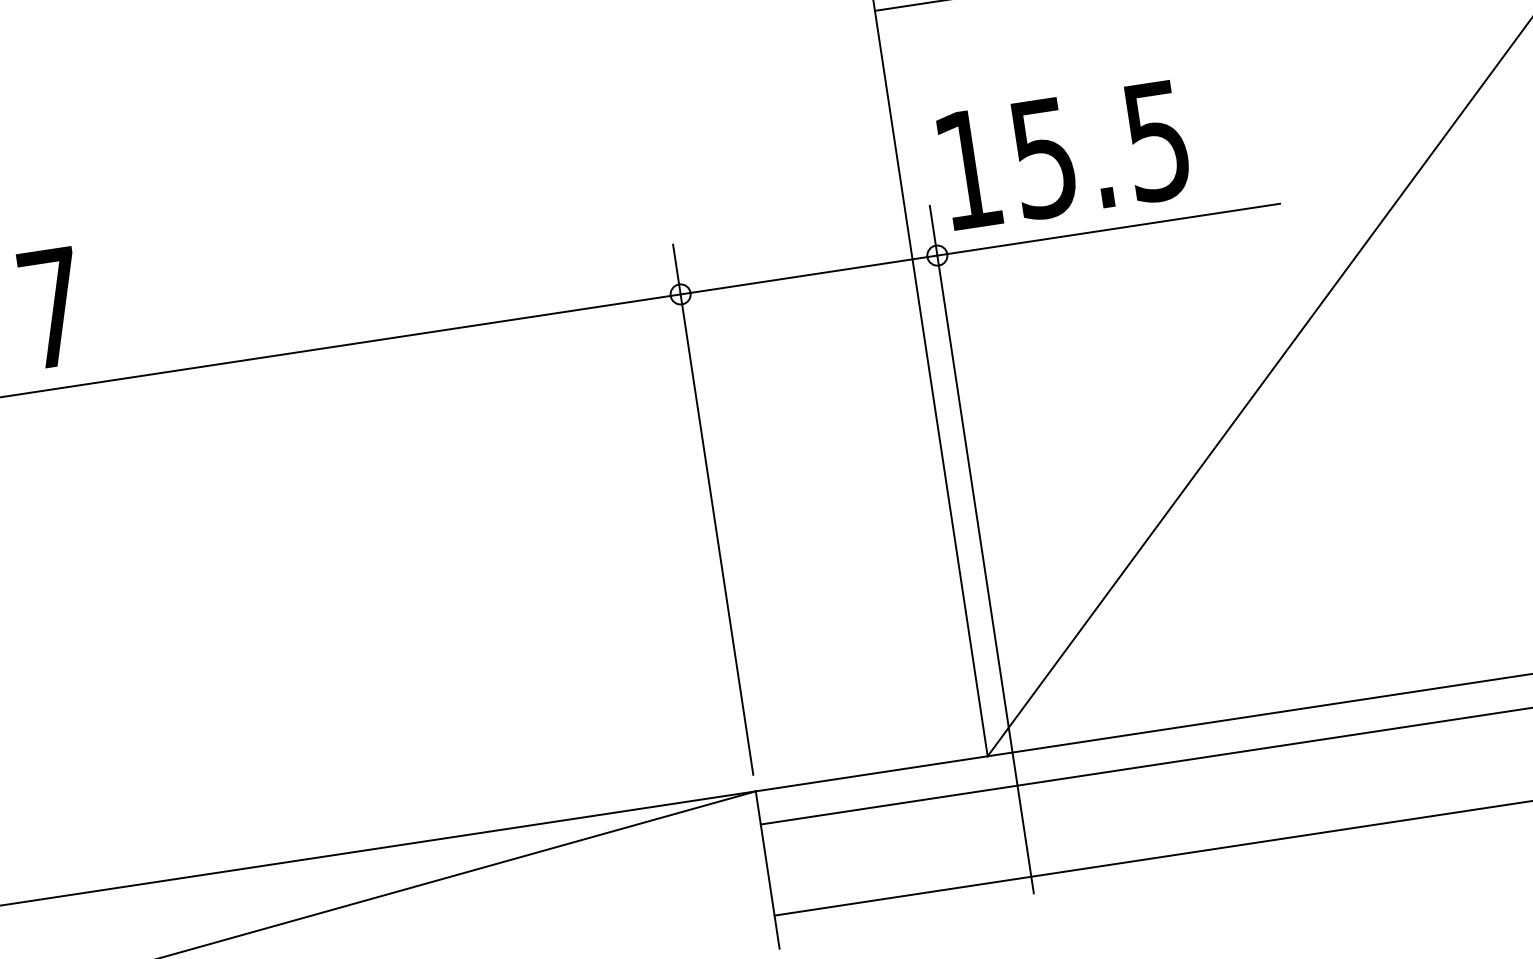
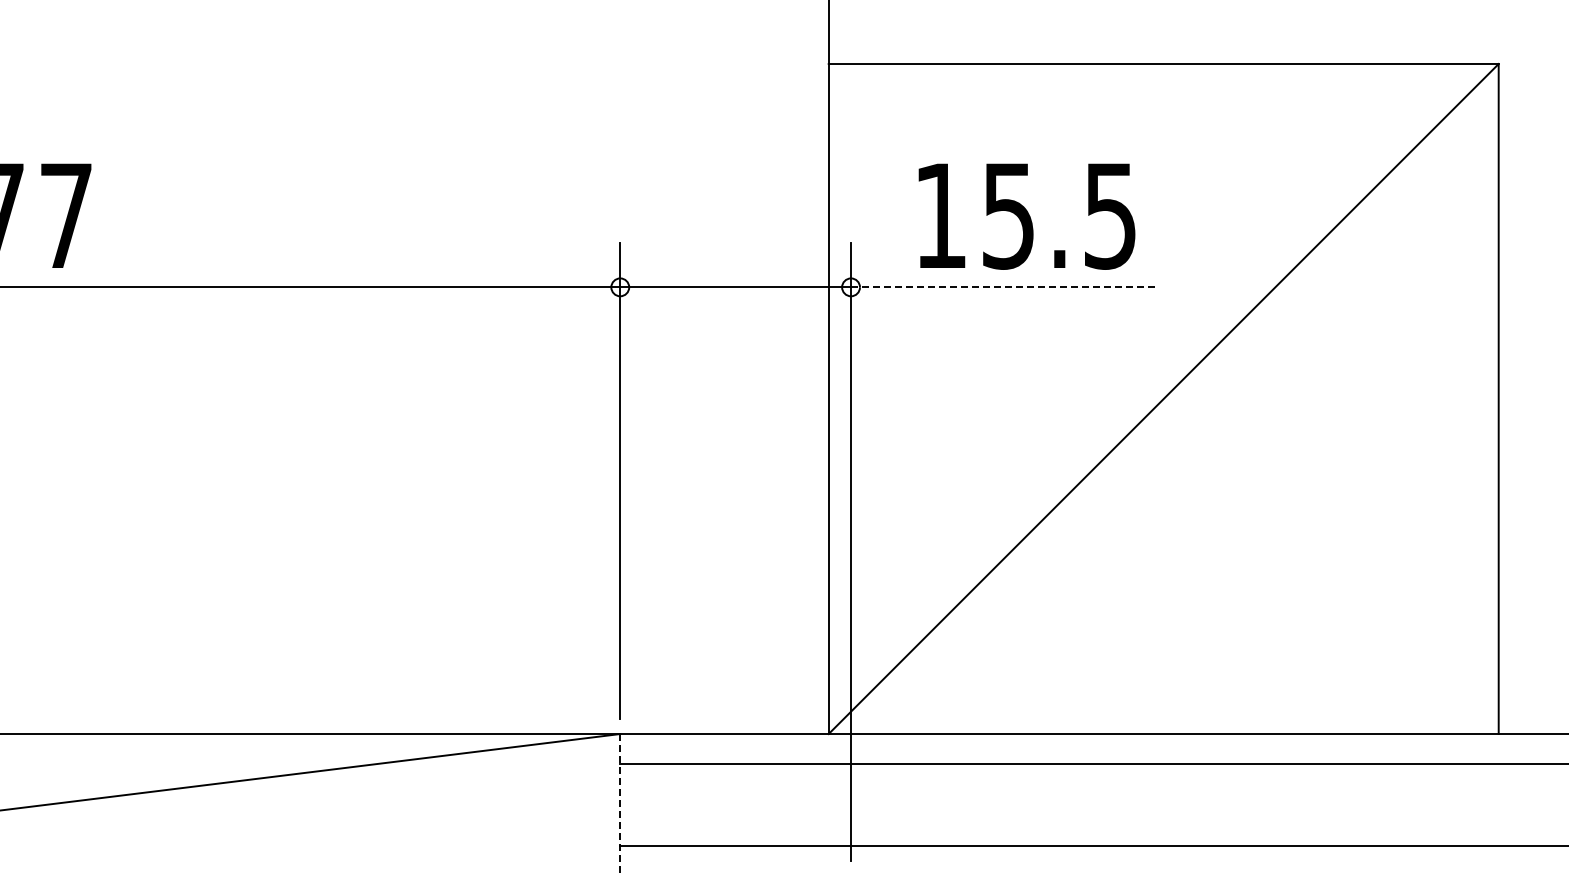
text: (1063, 155) -> (1026, 216), moved
line: (1109, 229) -> (1005, 287), solid -> dashed
line: (767, 869) -> (620, 804), solid -> dashed

